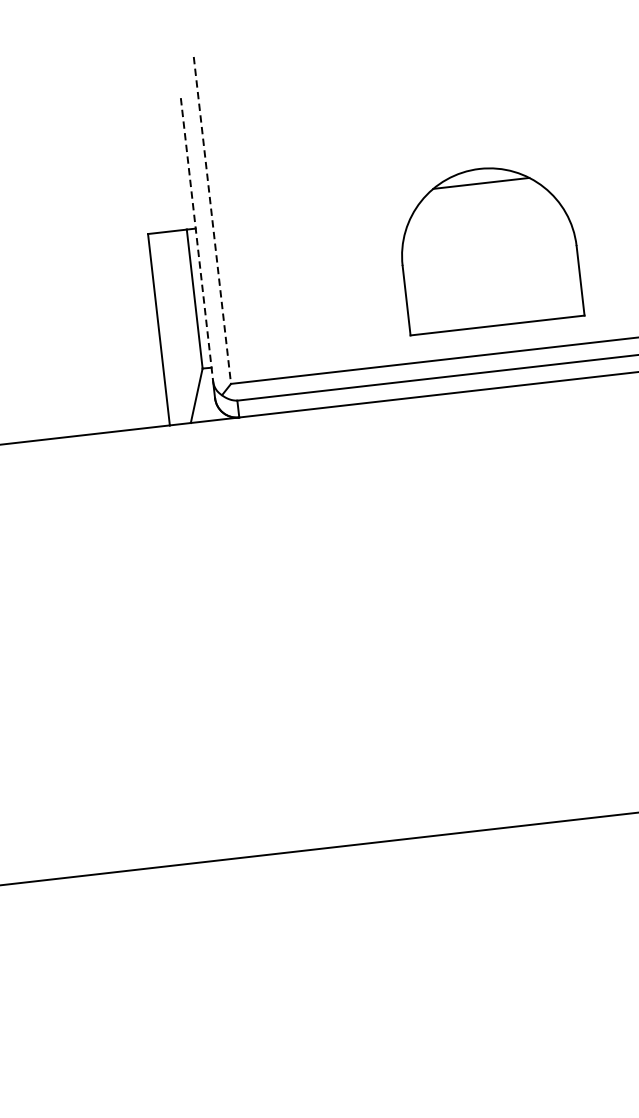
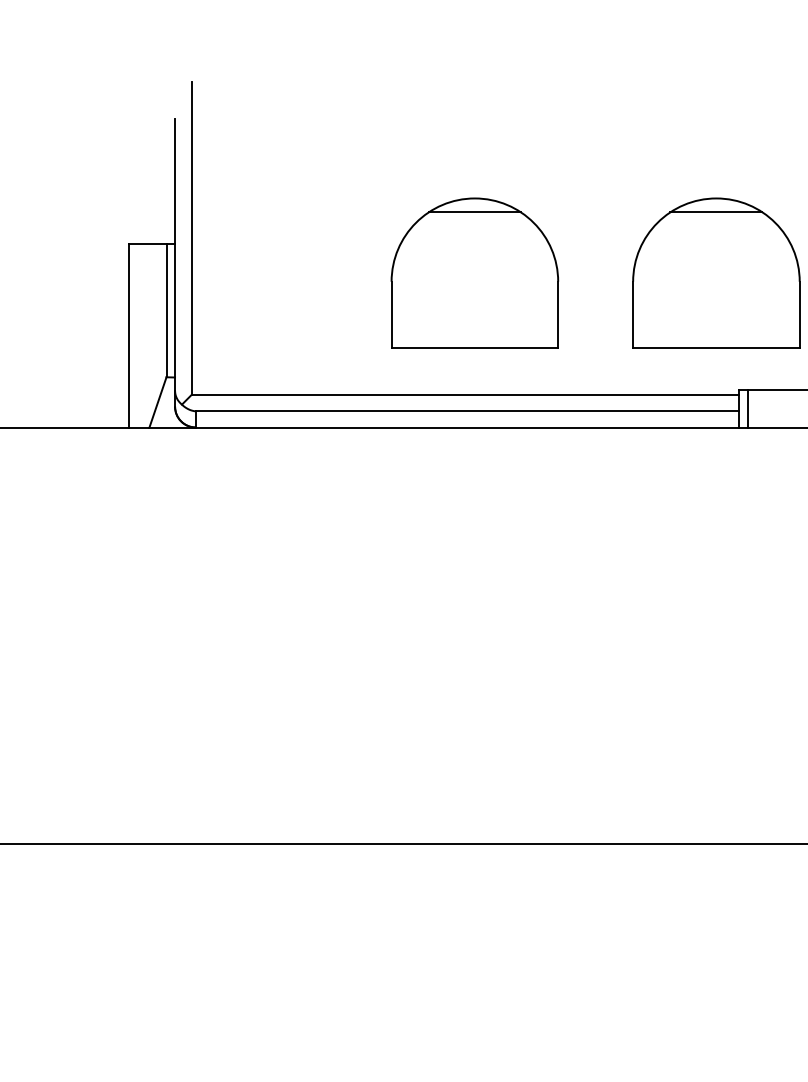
line: (212, 220) -> (191, 238), dashed -> solid
line: (197, 240) -> (175, 255), dashed -> solid
part: (488, 246) -> (474, 272), moved

